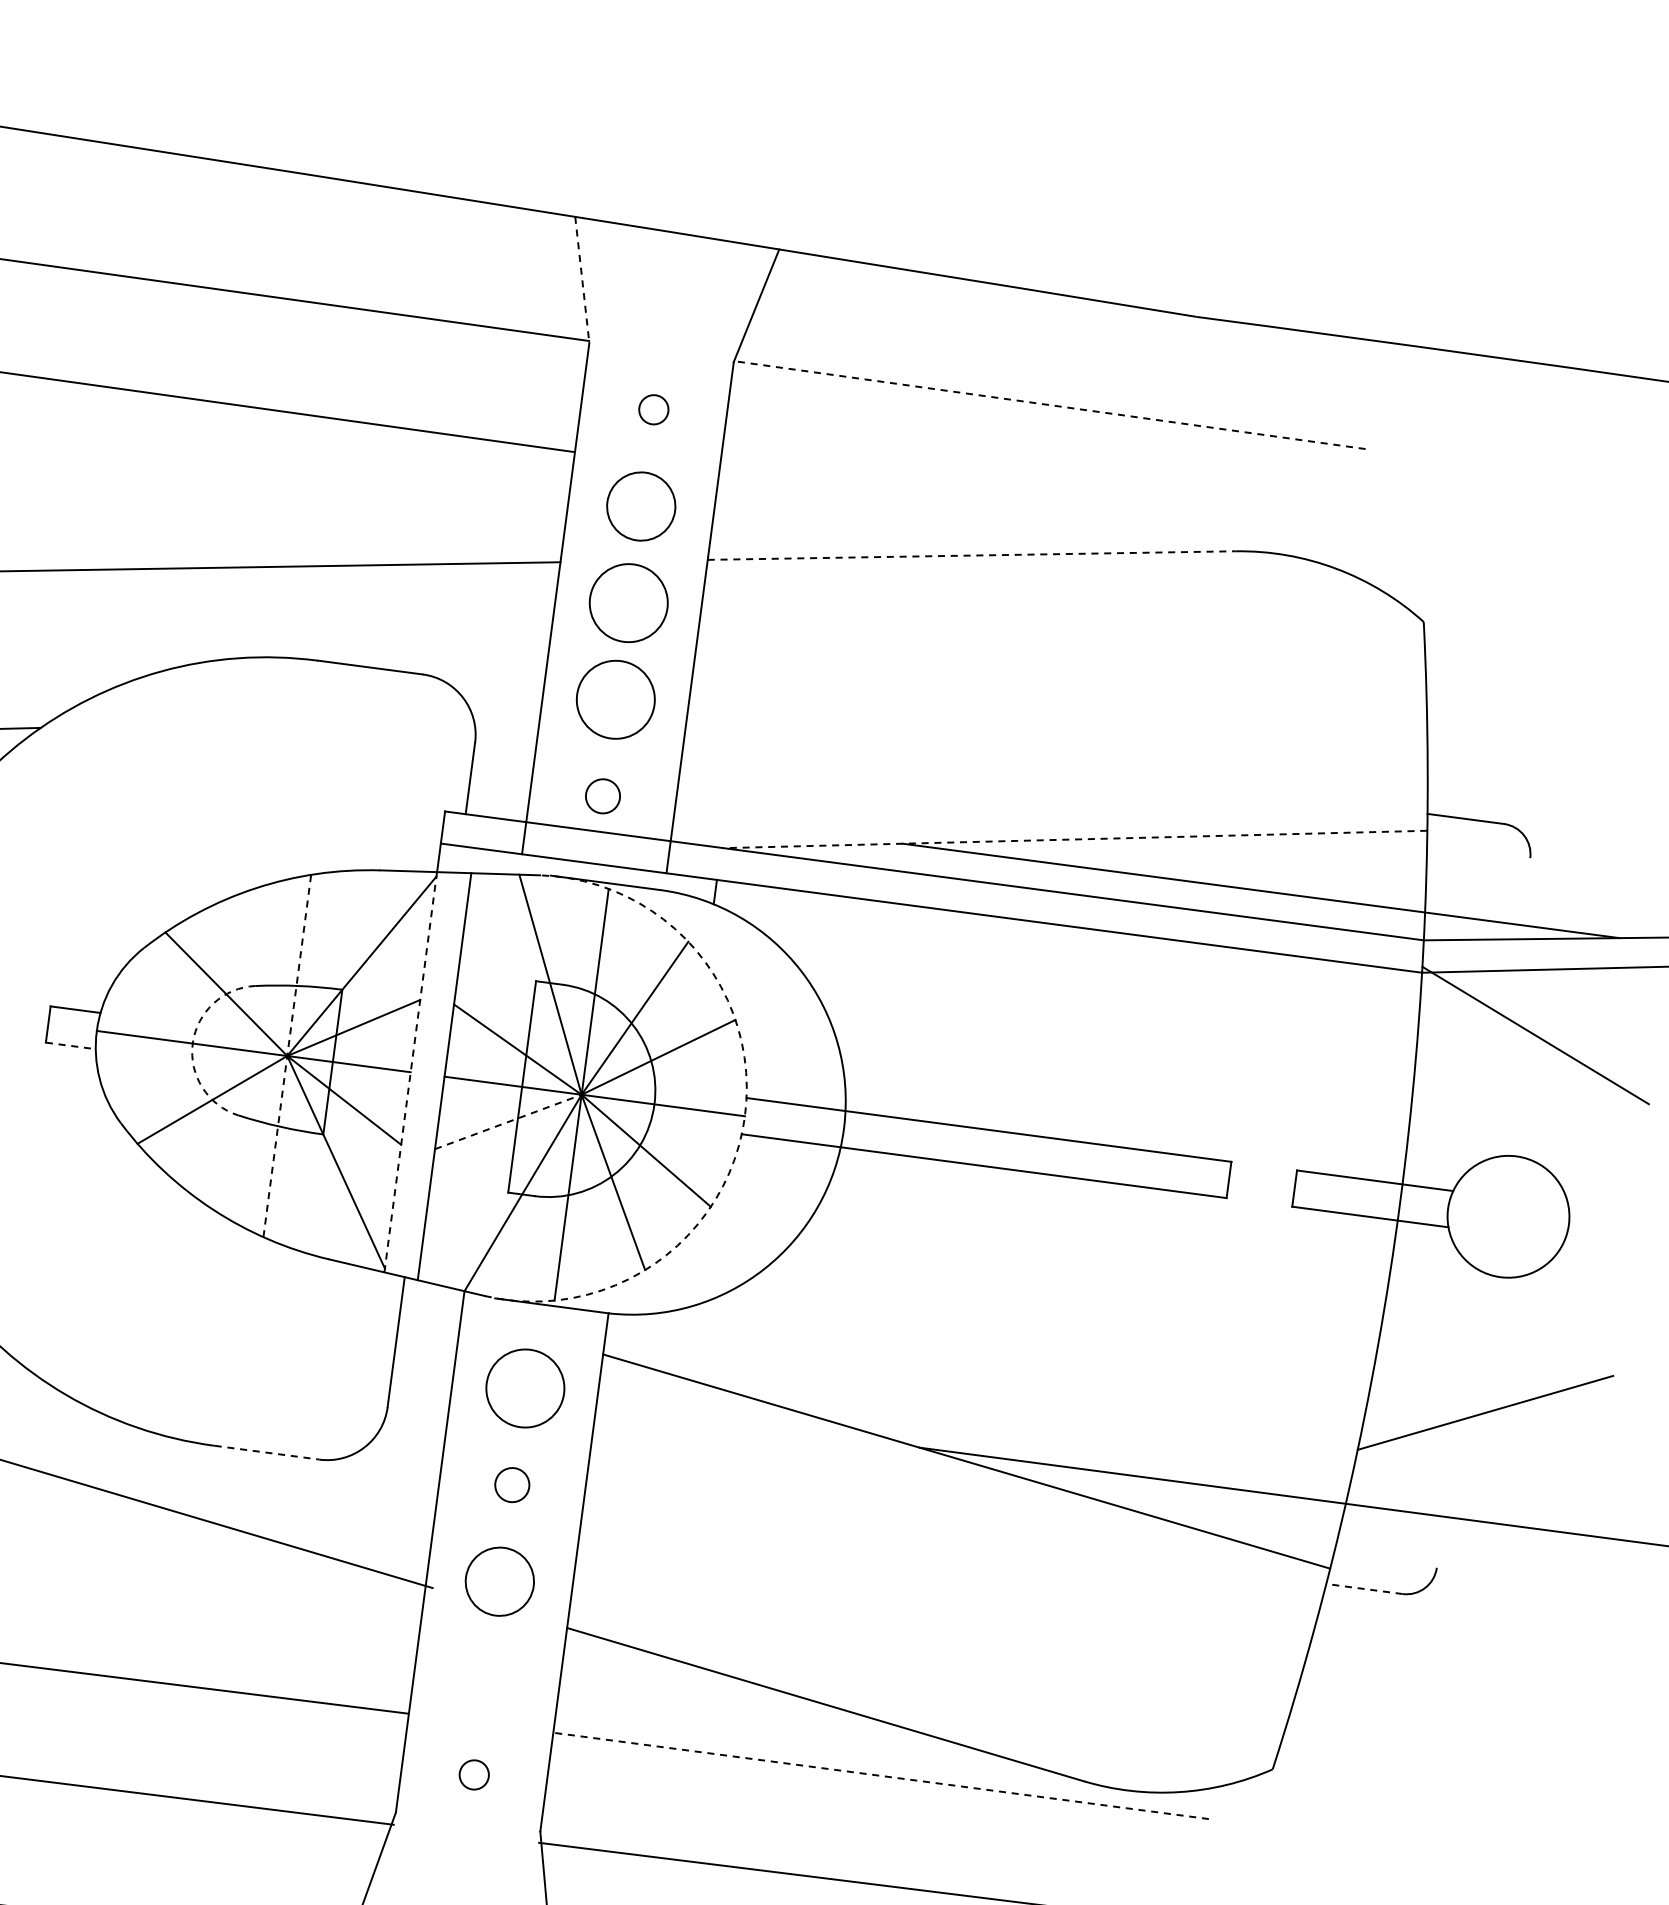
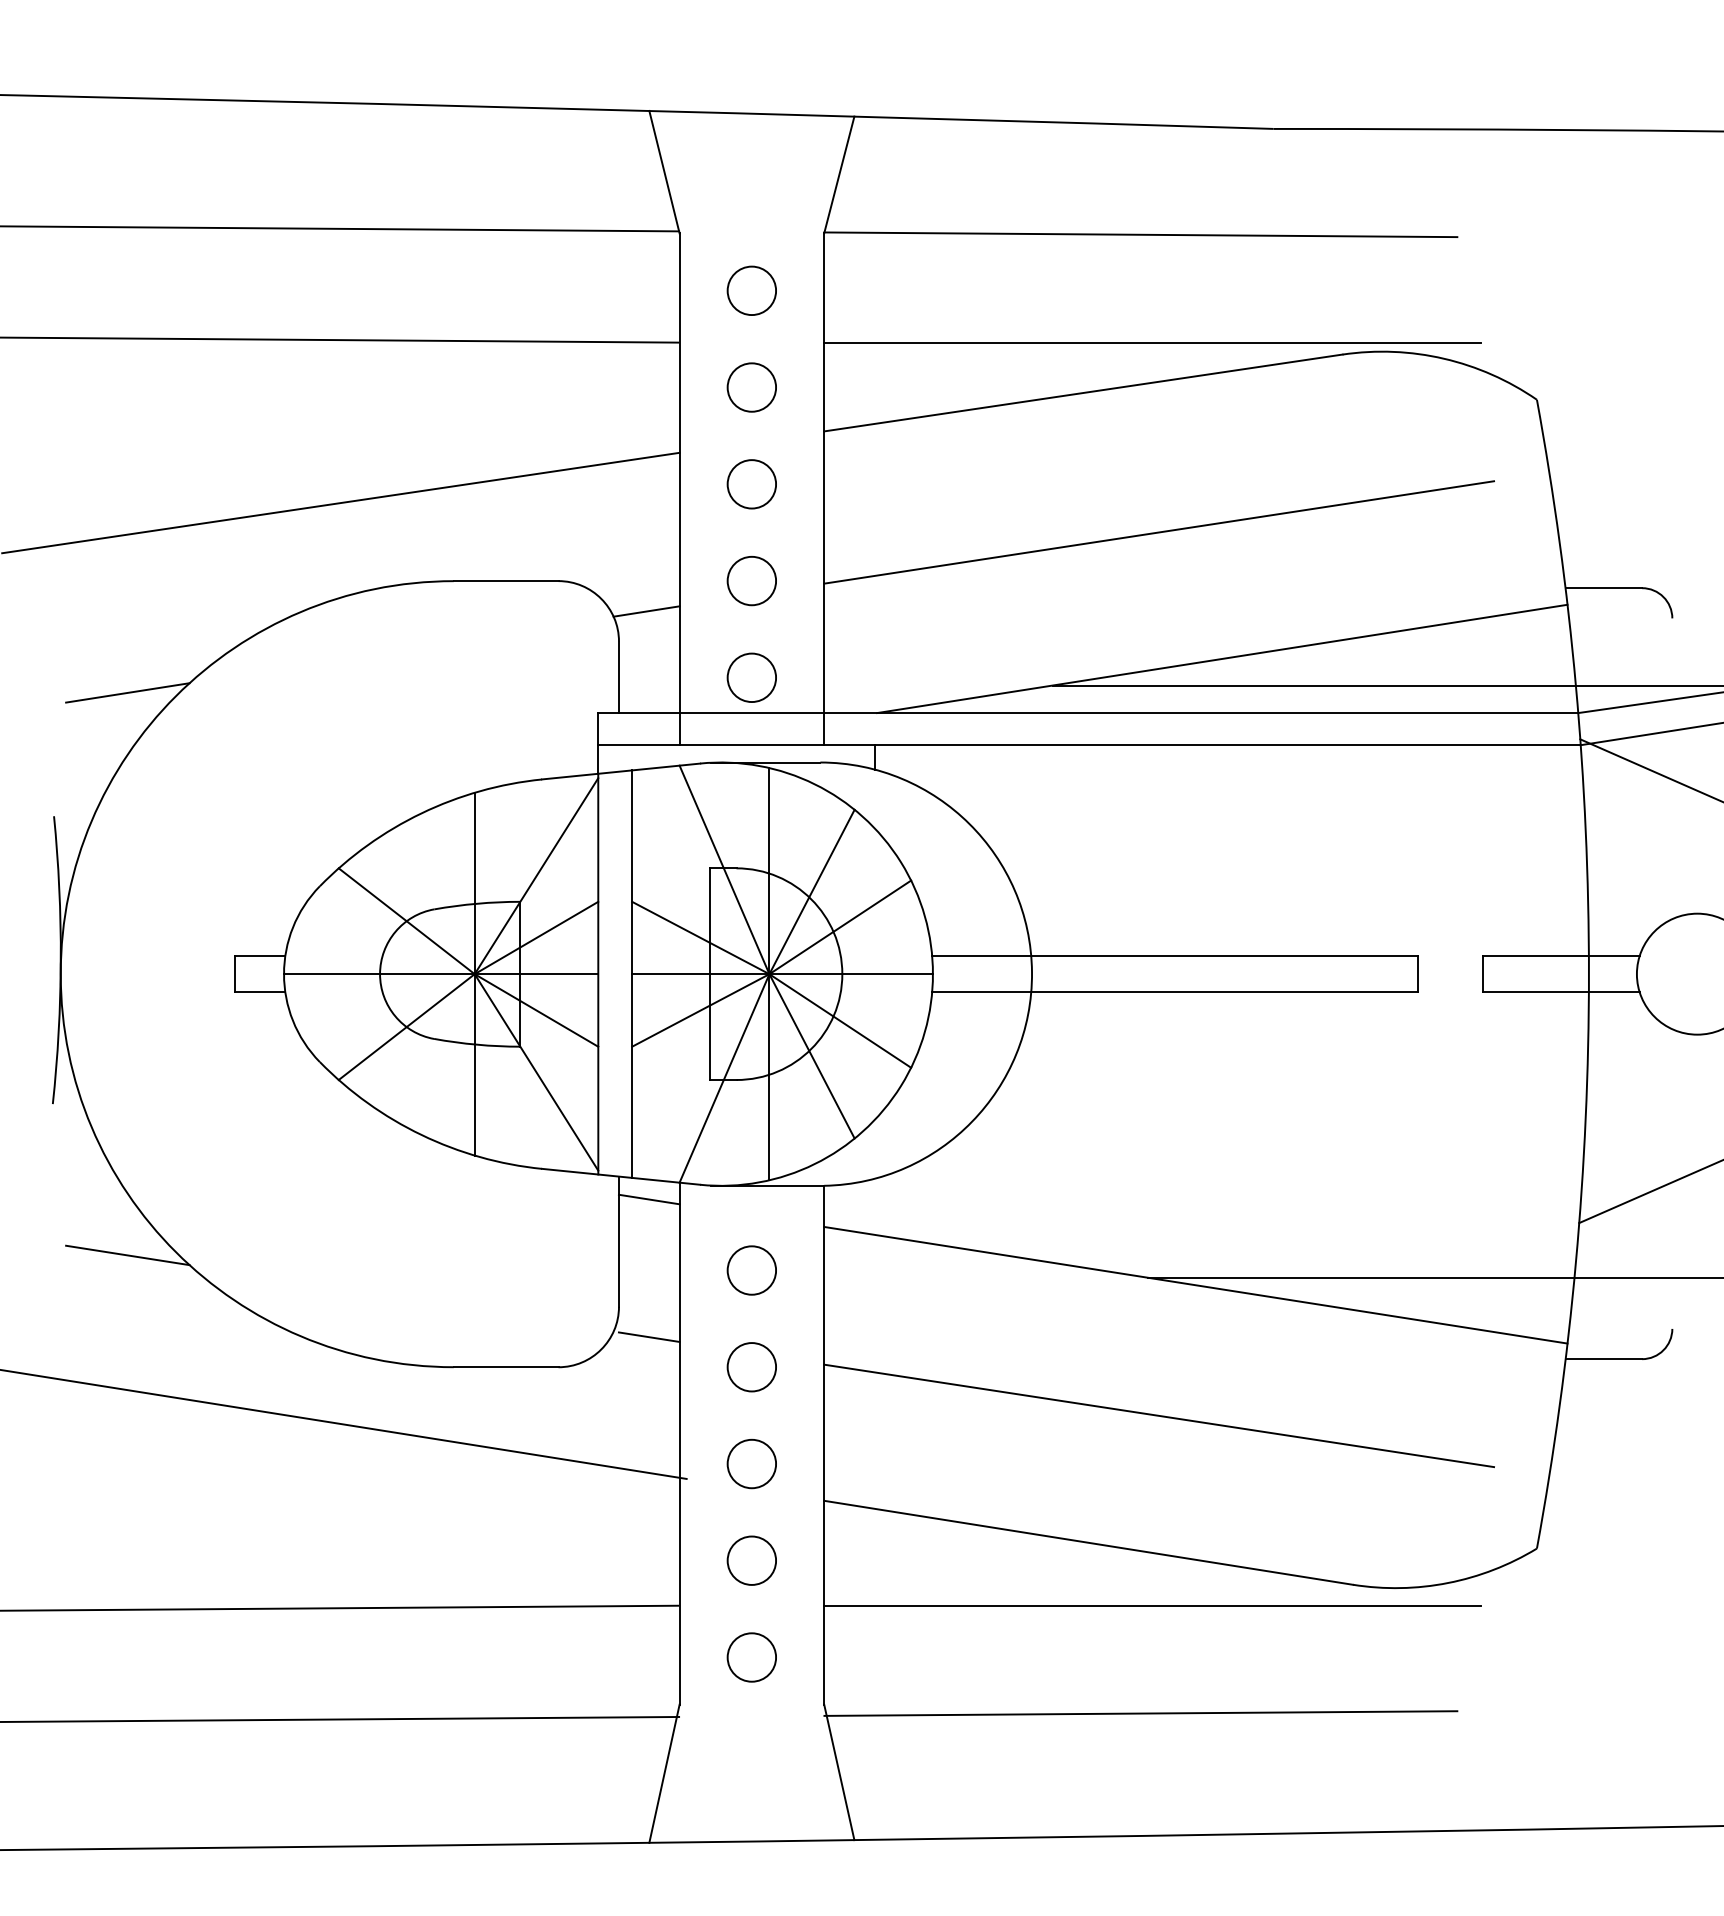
line: (582, 280) -> (664, 172), dashed -> solid
line: (1049, 404) -> (1140, 234), dashed -> solid
circle: (653, 409) -> (751, 290), size x1.67
circle: (640, 506) -> (751, 387), size x0.71
line: (1047, 514) -> (1152, 342), added
line: (971, 556) -> (1083, 393), dashed -> solid
circle: (628, 603) -> (751, 484), size x0.62
circle: (615, 699) -> (751, 580), size x0.62
line: (1029, 704) -> (1159, 532), added
line: (506, 716) -> (646, 611), added
circle: (602, 796) -> (751, 677), size x1.43
line: (1074, 839) -> (1221, 659), dashed -> solid
arc: (193, 1043) -> (380, 974), dashed -> solid
line: (70, 1046) -> (260, 992), dashed -> solid
line: (287, 1055) -> (474, 973), dashed -> solid
line: (410, 1072) -> (598, 974), dashed -> solid
arc: (744, 1116) -> (932, 974), dashed -> solid
line: (508, 1121) -> (700, 1010), dashed -> solid
line: (431, 1303) -> (648, 1199), added
circle: (524, 1388) -> (751, 1270), size x0.62
line: (413, 1440) -> (648, 1336), added
line: (267, 1453) -> (506, 1367), dashed -> solid
circle: (512, 1485) -> (751, 1367), size x1.43
circle: (499, 1581) -> (751, 1463), size x0.71
line: (913, 1586) -> (1159, 1415), added
line: (1364, 1589) -> (1603, 1359), dashed -> solid
circle: (486, 1678) -> (751, 1560), added
circle: (473, 1774) -> (751, 1657), size x1.67
line: (880, 1775) -> (1151, 1605), dashed -> solid

